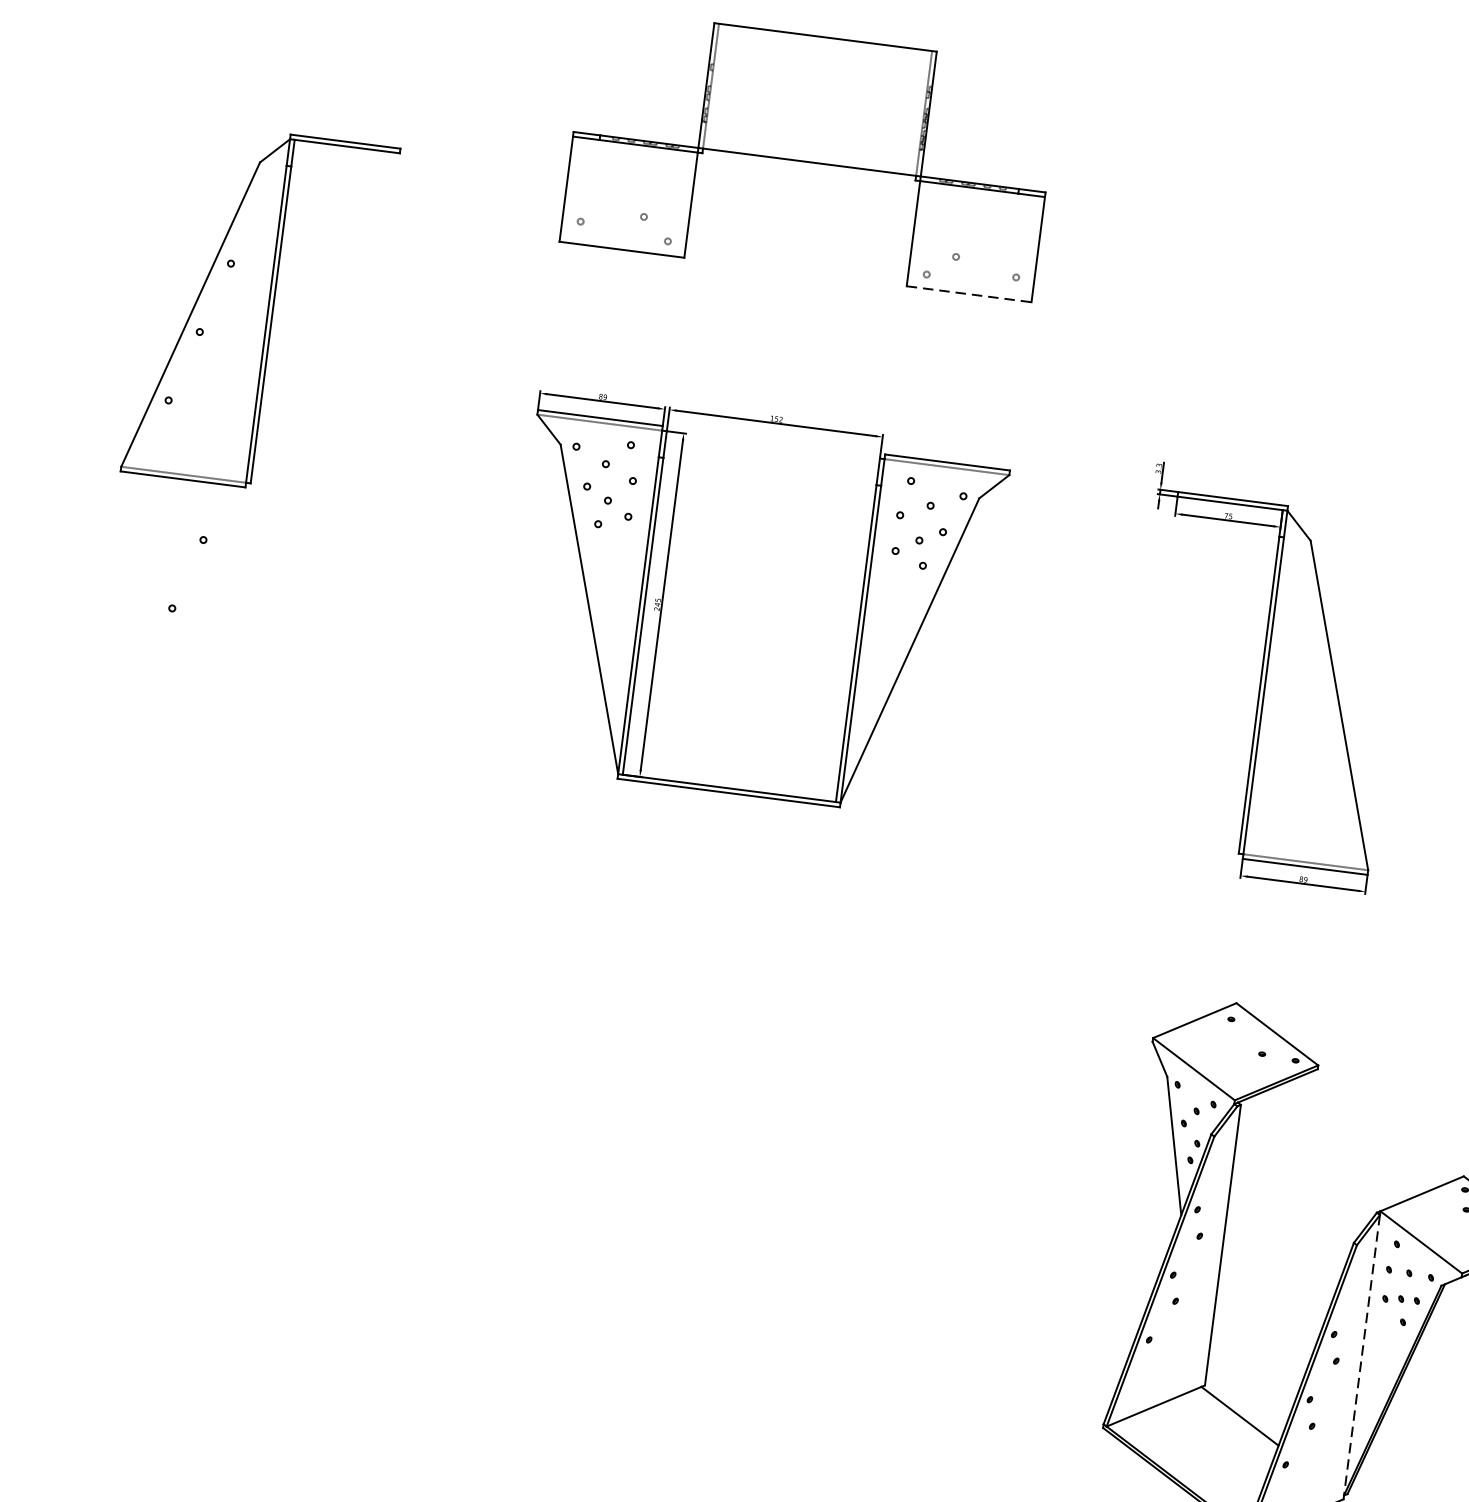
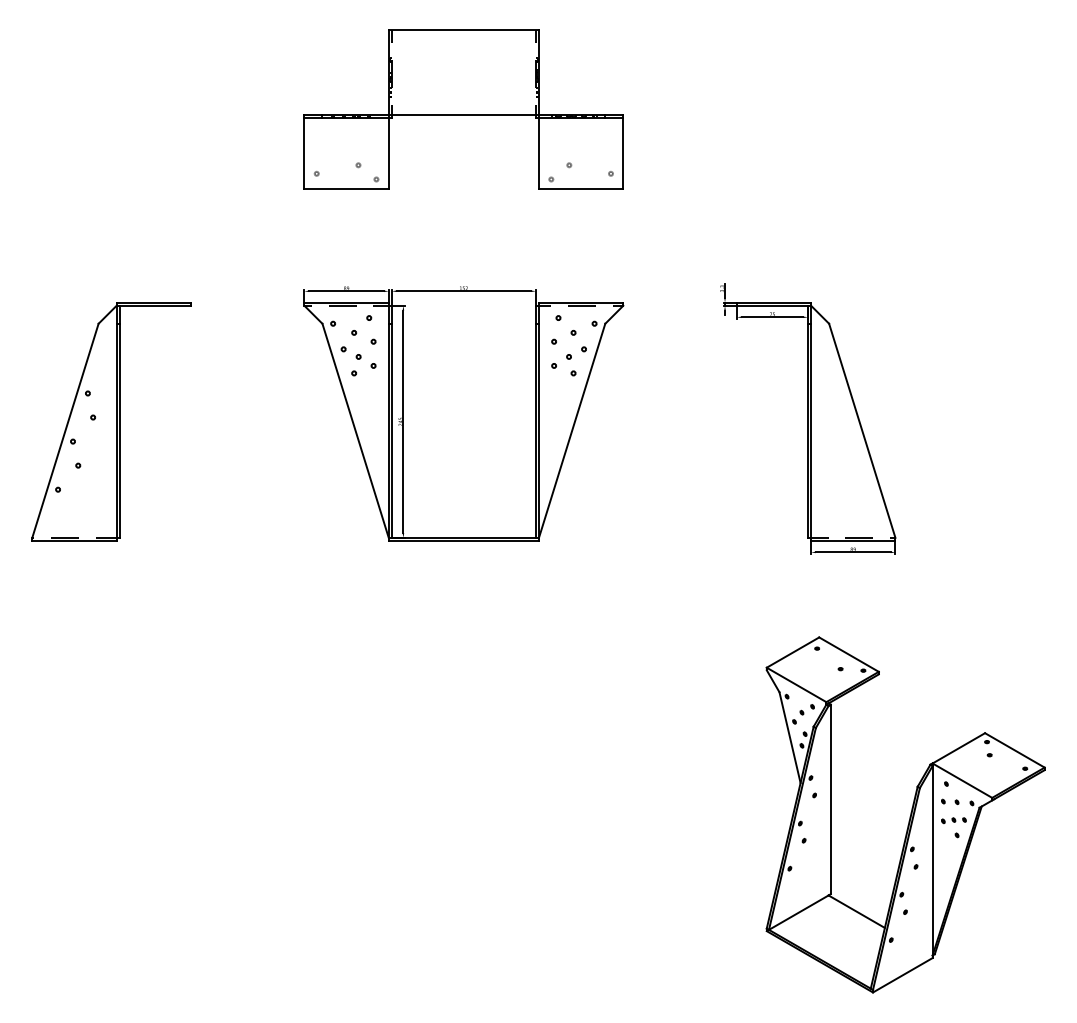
line: (969, 293) -> (581, 188), dashed -> solid
part: (260, 309) -> (111, 421), moved
line: (1361, 1354) -> (932, 860), dashed -> solid

